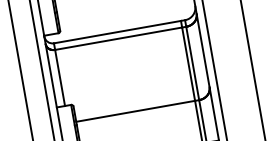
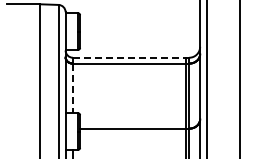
line: (117, 31) -> (129, 57), solid -> dashed
line: (59, 78) -> (72, 88), solid -> dashed

